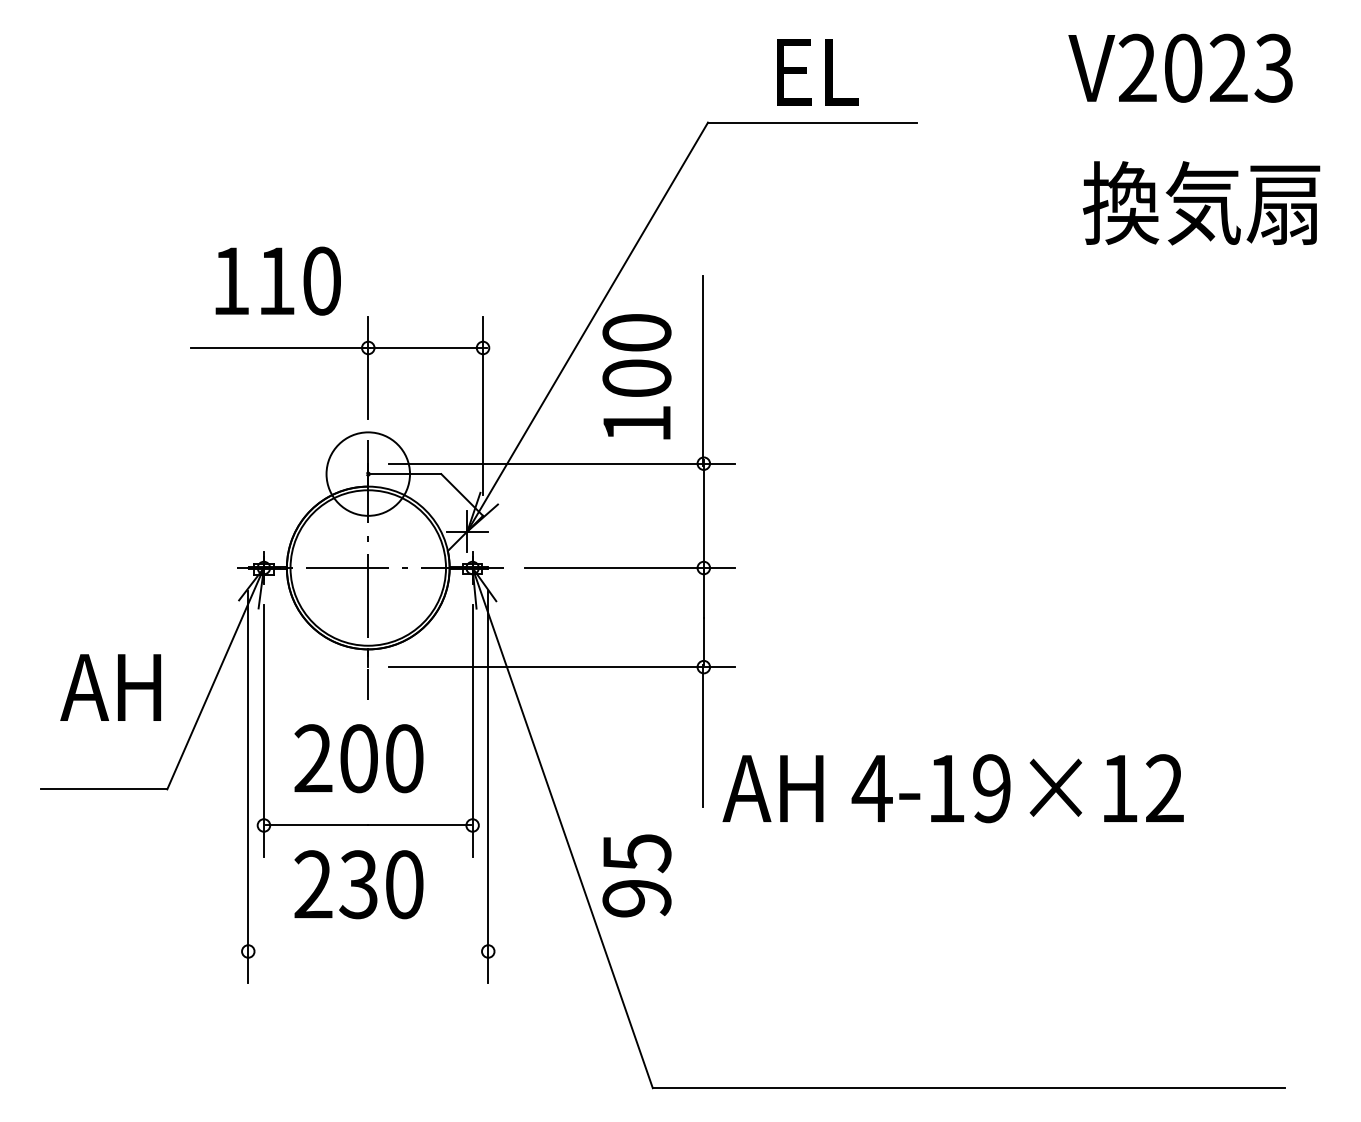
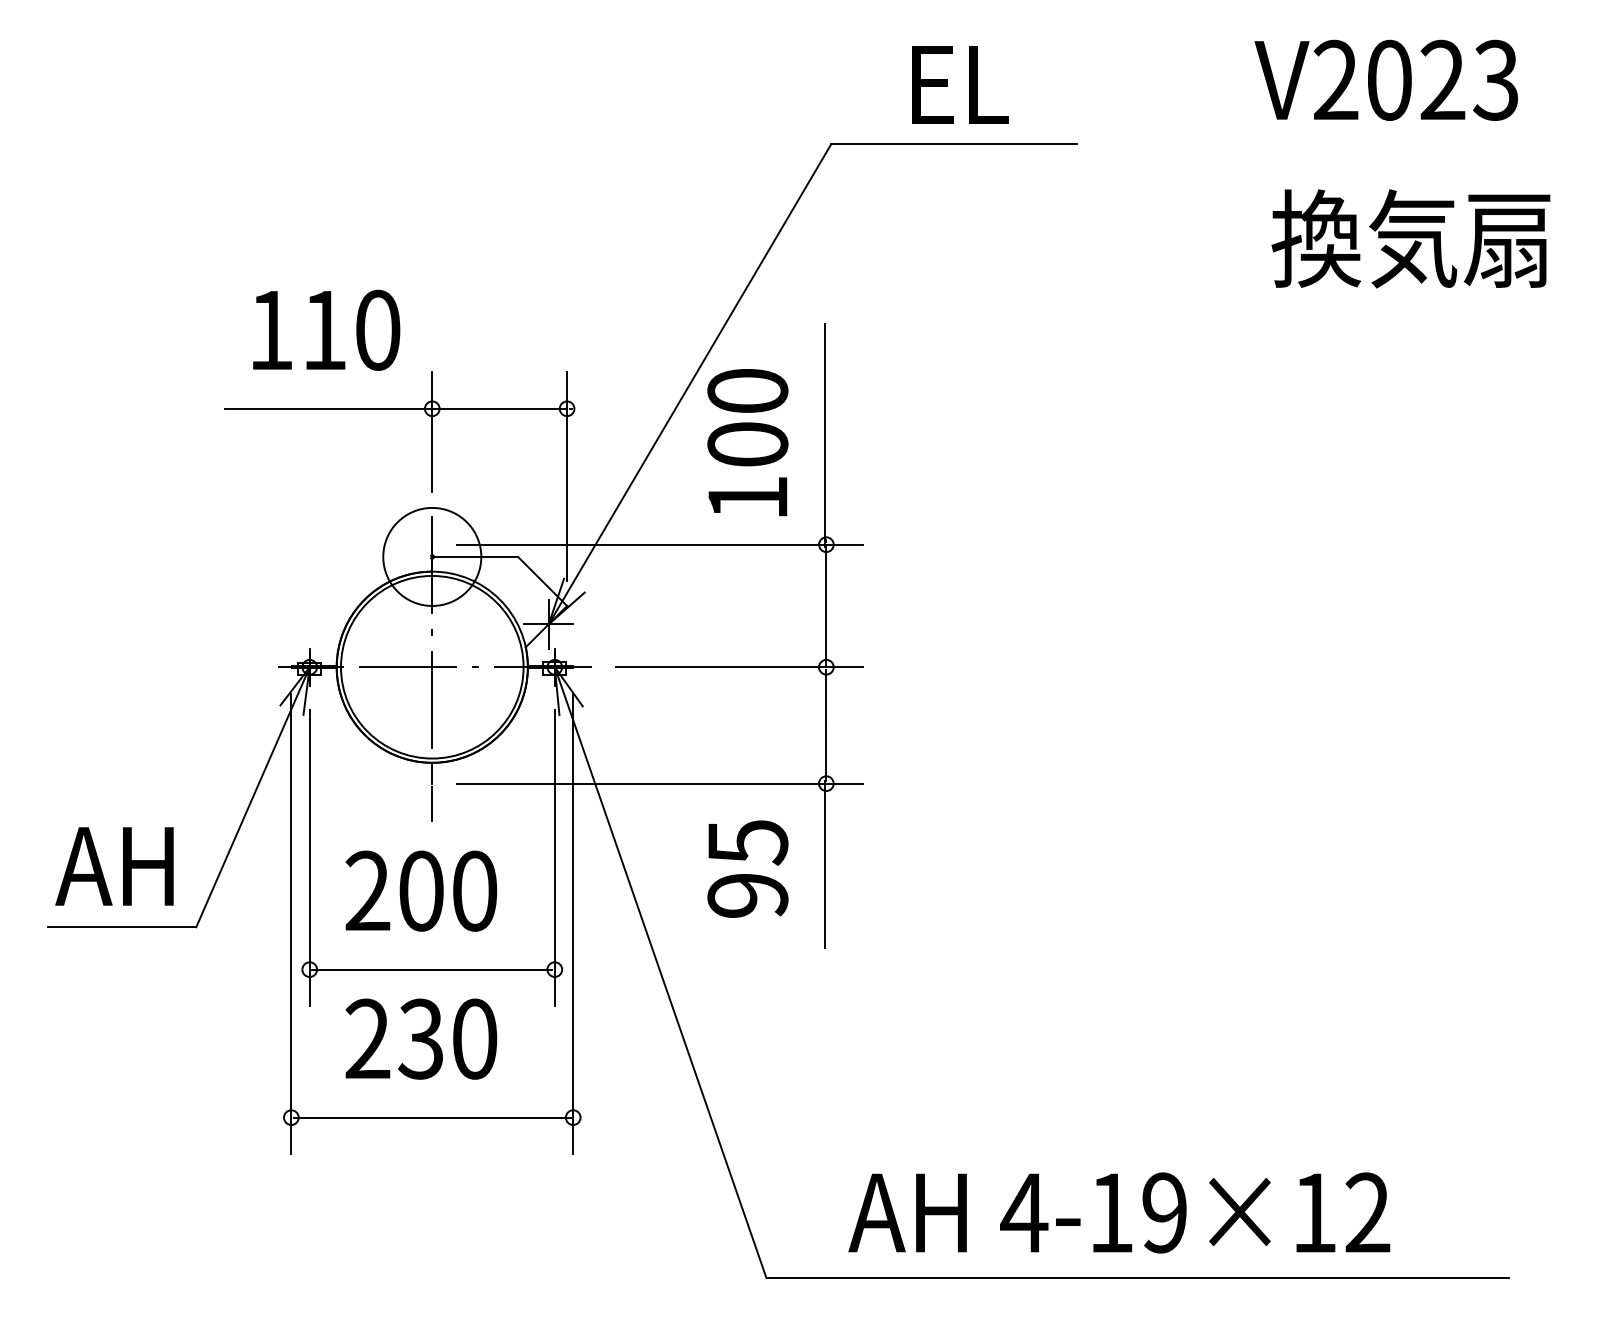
text: (110, 687) -> (114, 866), moved
text: (952, 788) -> (1118, 1212), moved
text: (636, 875) -> (747, 868), moved
line: (368, 951) -> (432, 1117), added

